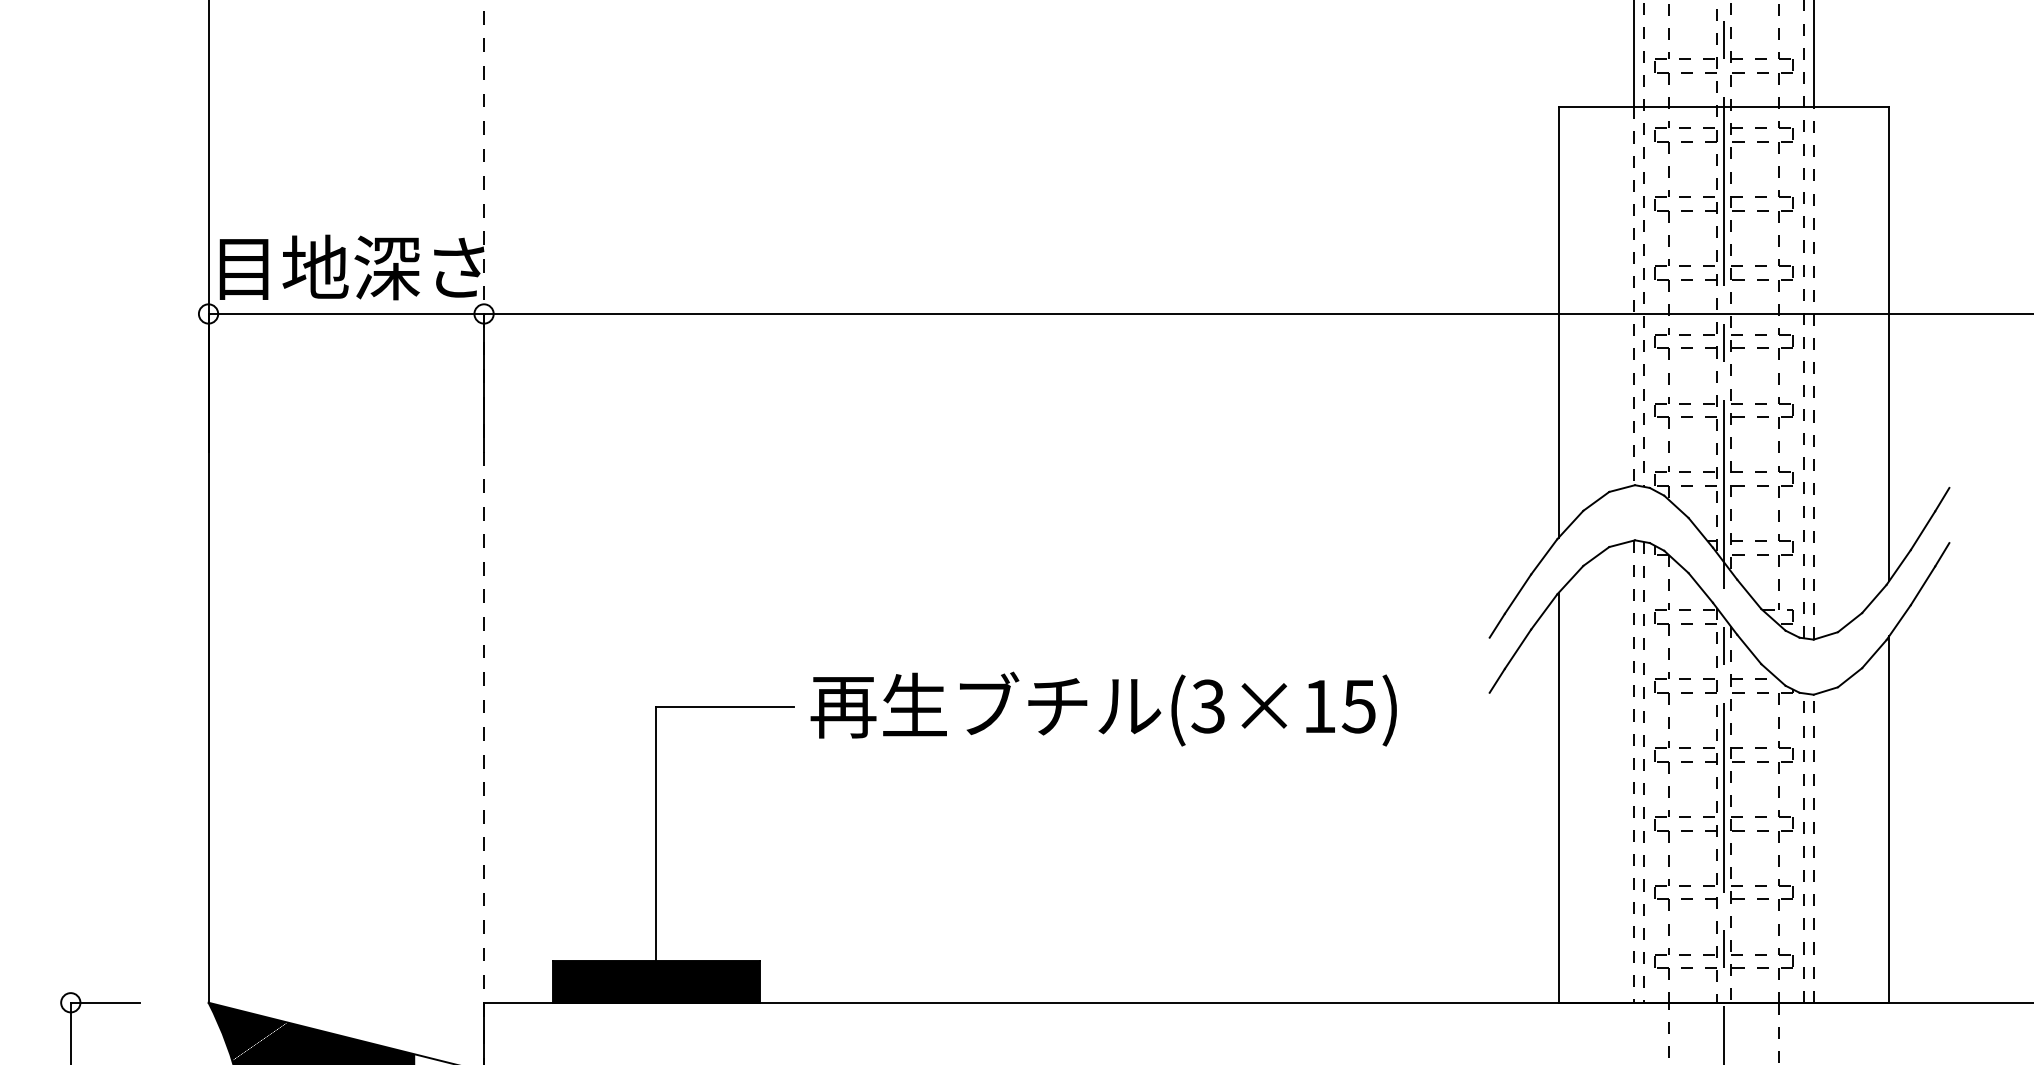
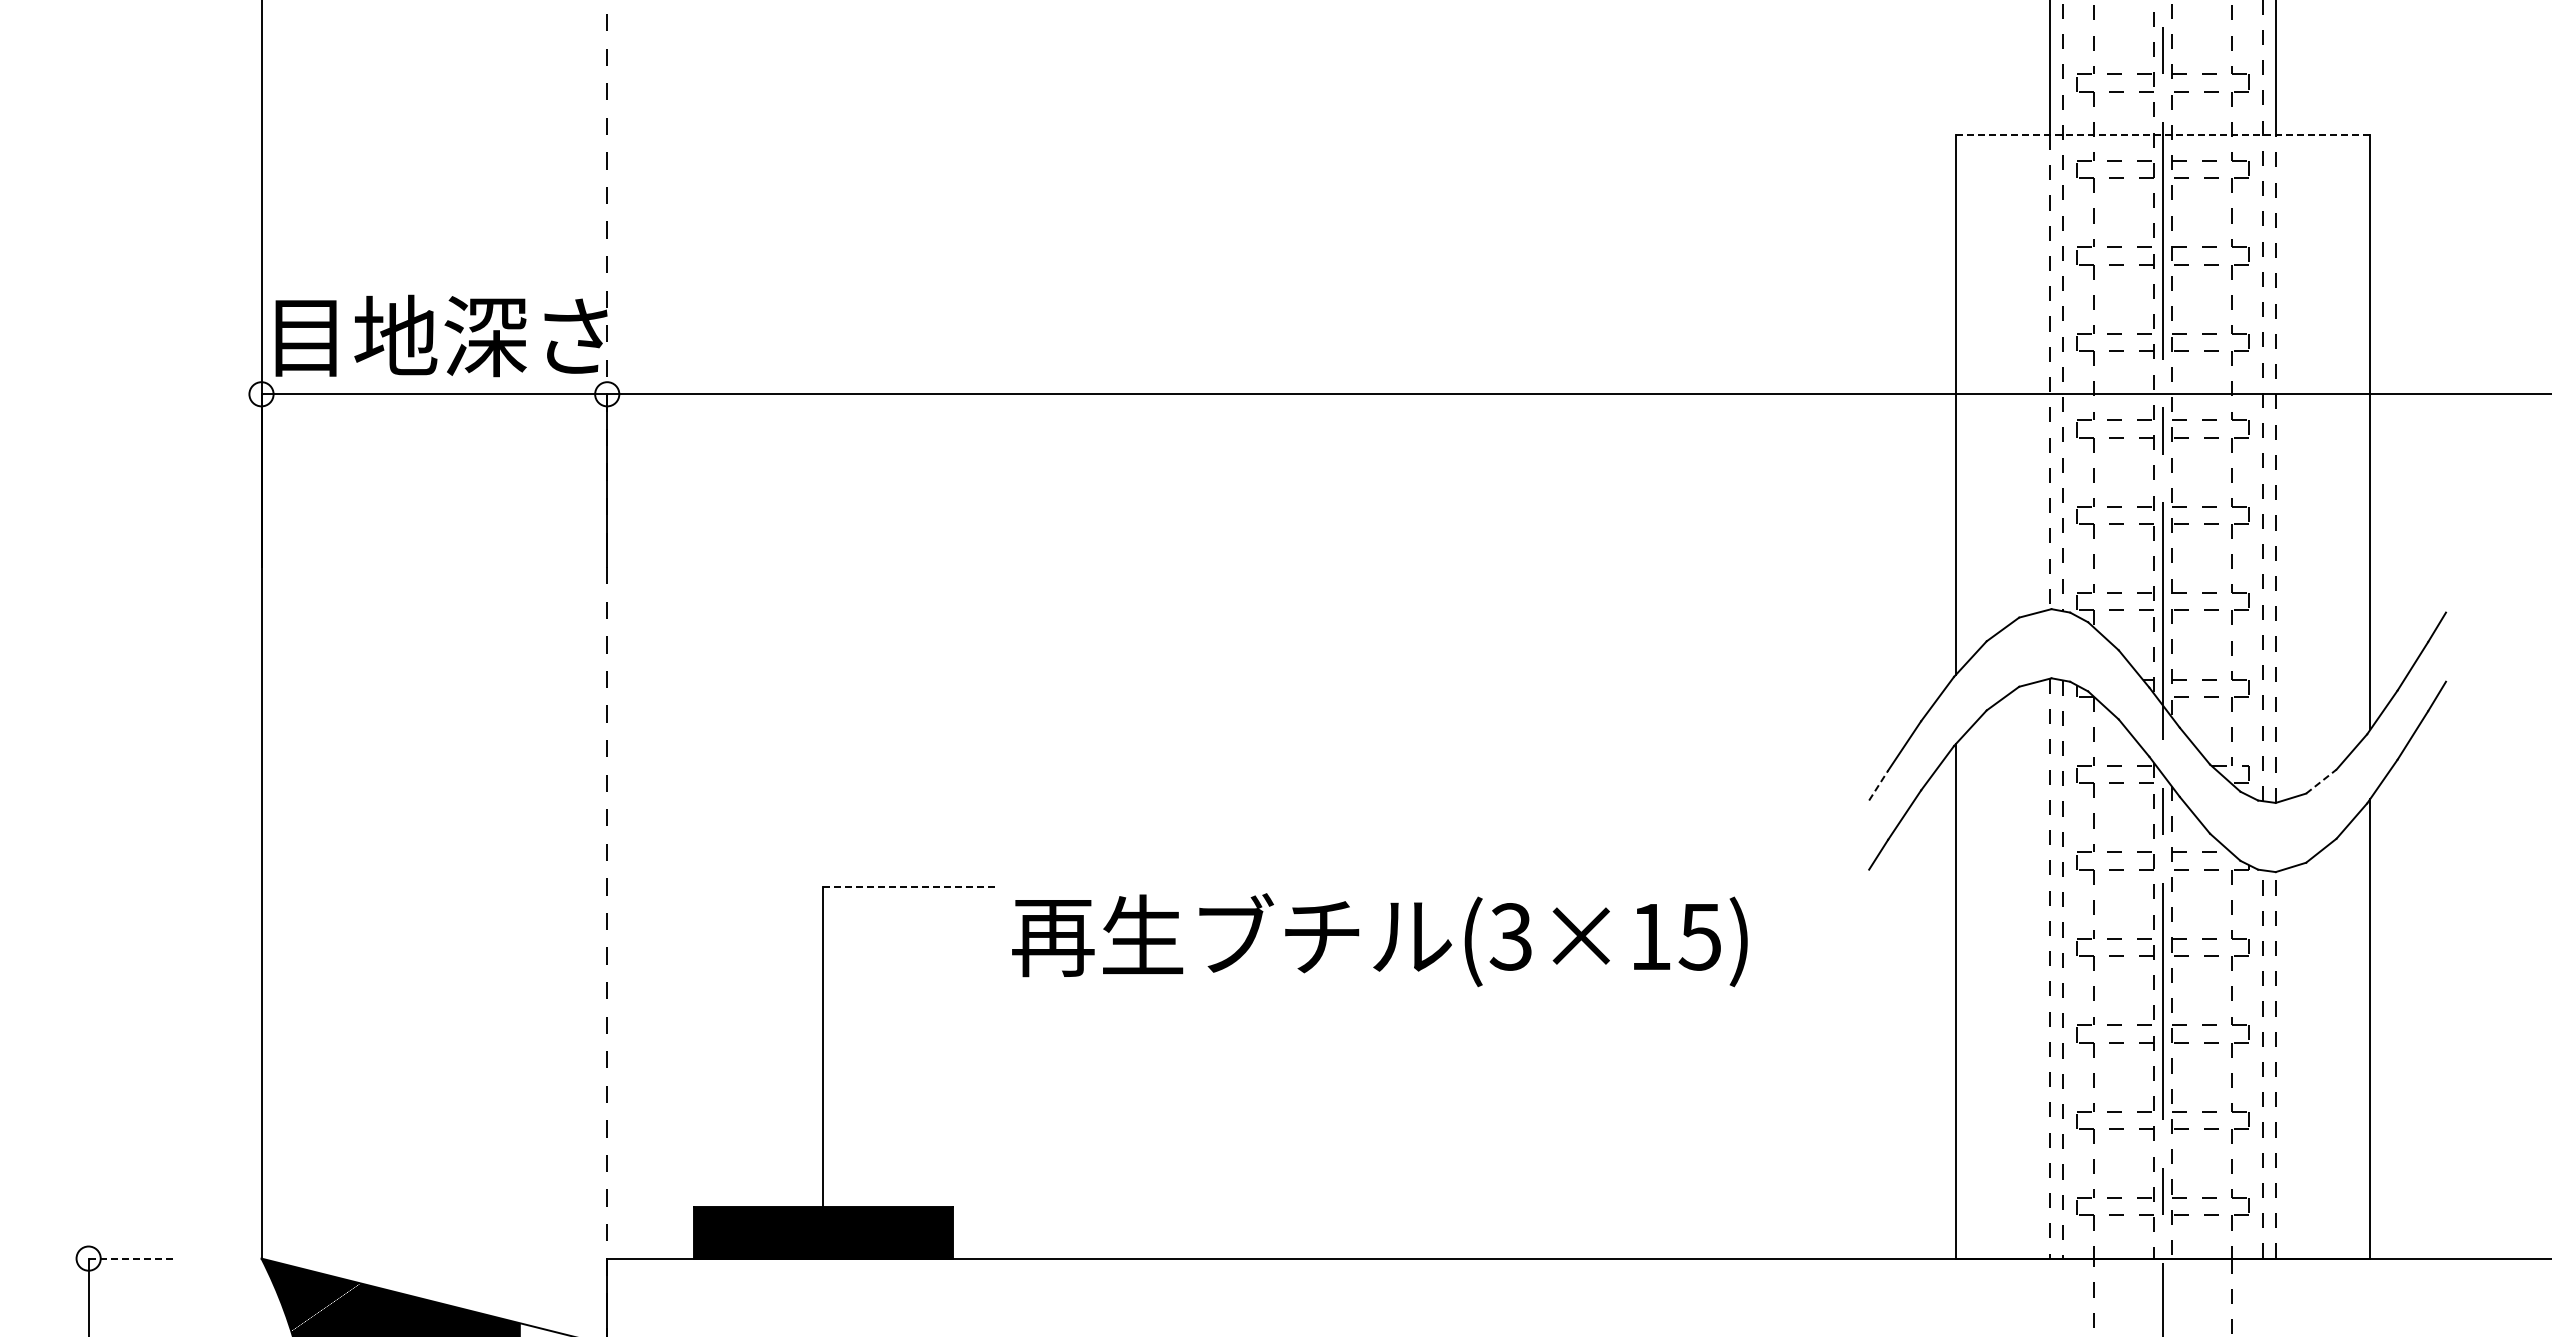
line: (1723, 106) -> (2162, 134), solid -> dashed
line: (1850, 622) -> (2321, 781), solid -> dashed
line: (1497, 625) -> (1878, 785), solid -> dashed
line: (725, 706) -> (910, 886), solid -> dashed
text: (1103, 709) -> (1379, 940), moved
line: (105, 1002) -> (132, 1258), solid -> dashed

